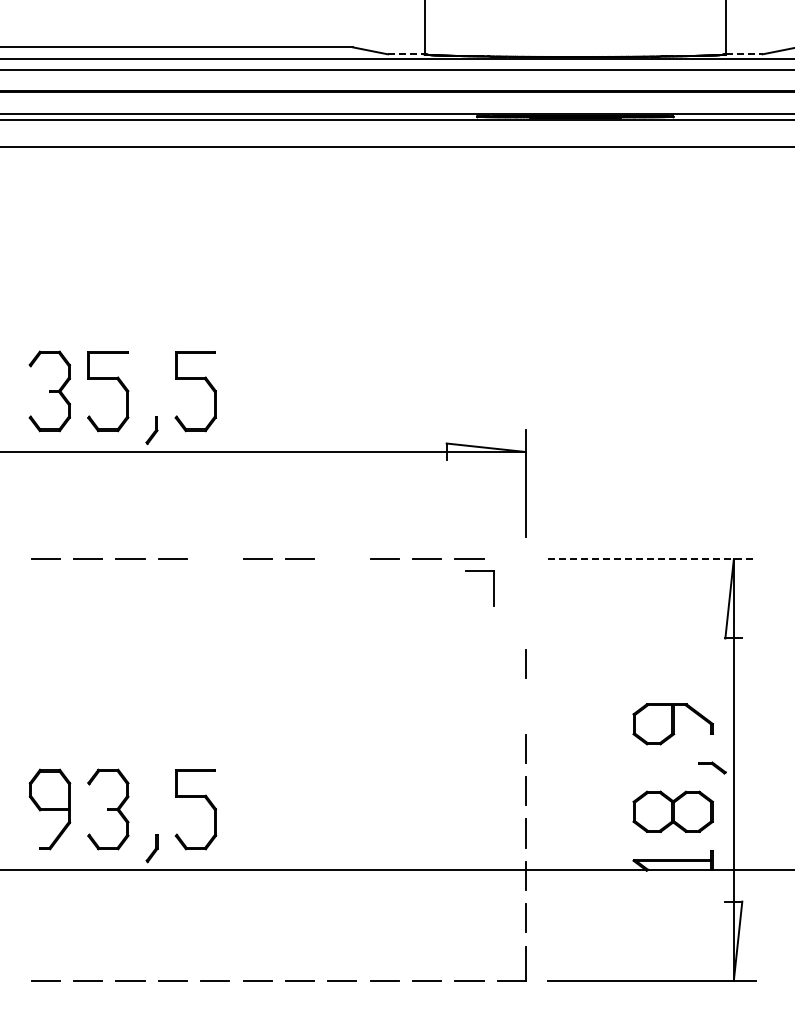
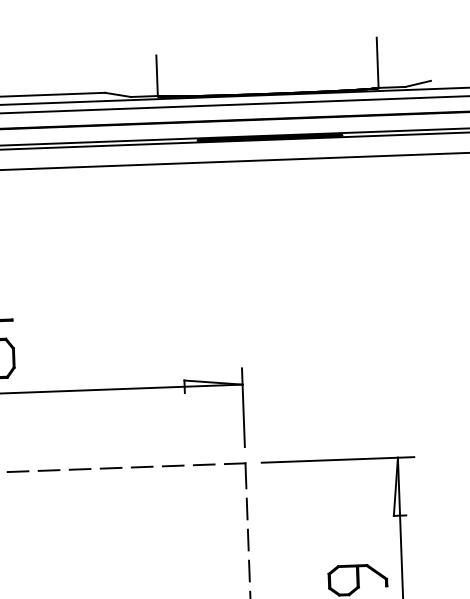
line: (406, 54) -> (144, 96), dashed -> solid
line: (744, 54) -> (392, 87), dashed -> solid
line: (341, 558) -> (110, 467), added
line: (215, 559) -> (18, 471), added
line: (652, 559) -> (338, 459), dashed -> solid
part: (493, 588) -> (245, 475), moved
line: (525, 621) -> (246, 508), added
line: (525, 706) -> (249, 571), added

